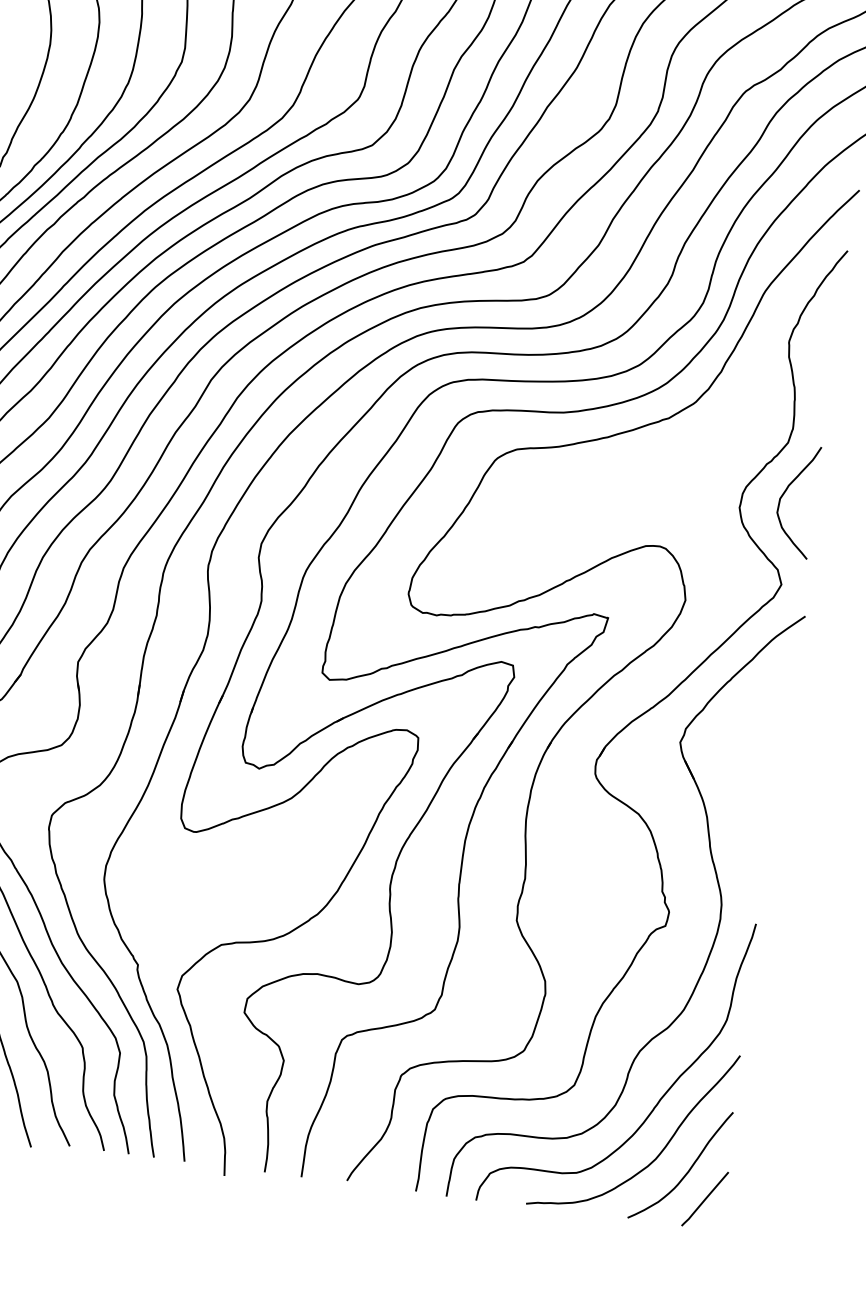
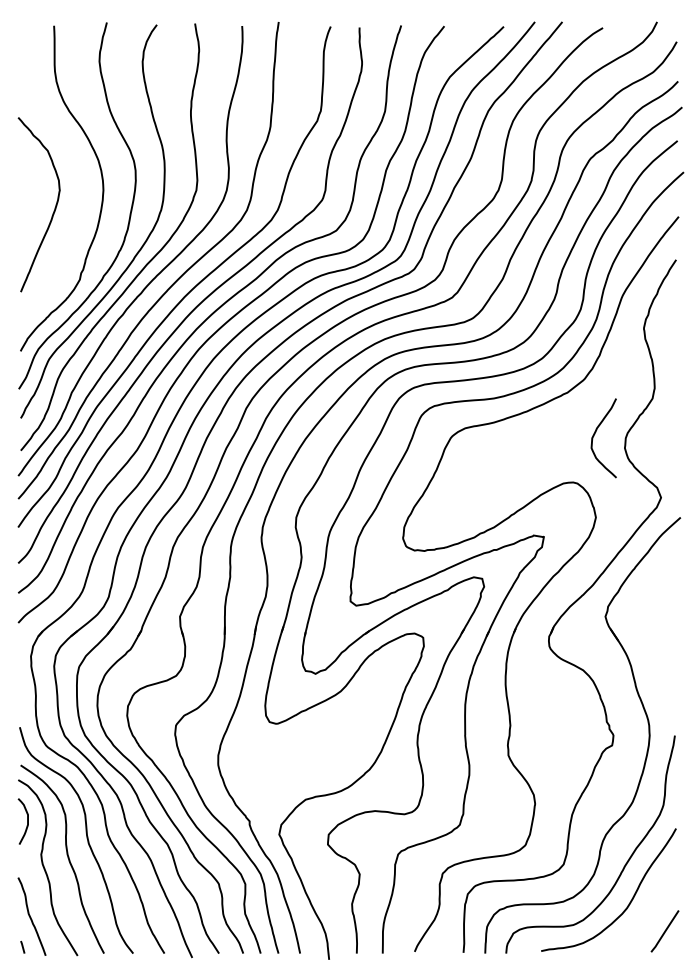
curve: (785, 494) -> (595, 434), moved
curve: (688, 1169) -> (650, 912), removed

